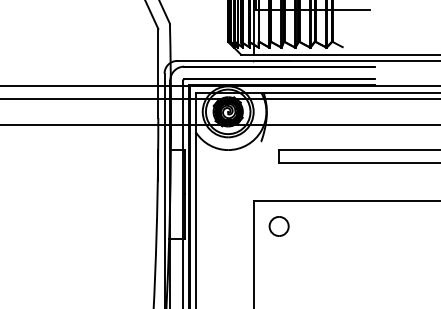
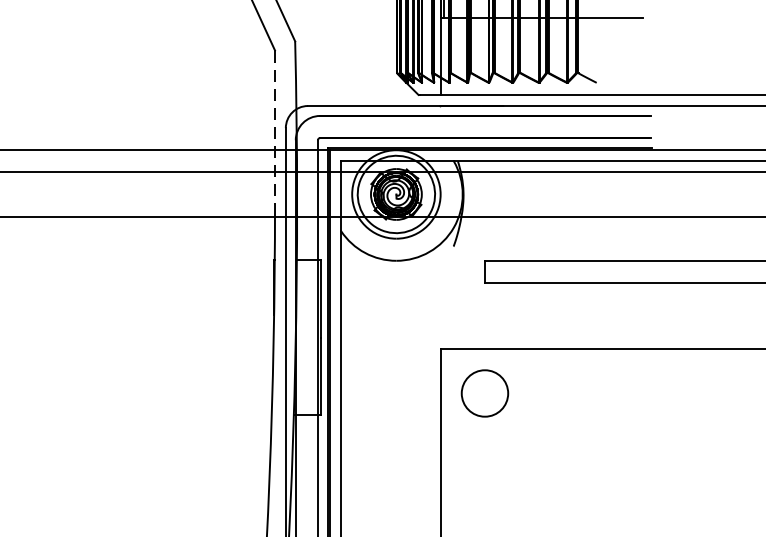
line: (158, 73) -> (275, 127), solid -> dashed
part: (278, 226) -> (483, 393), size x1.4

